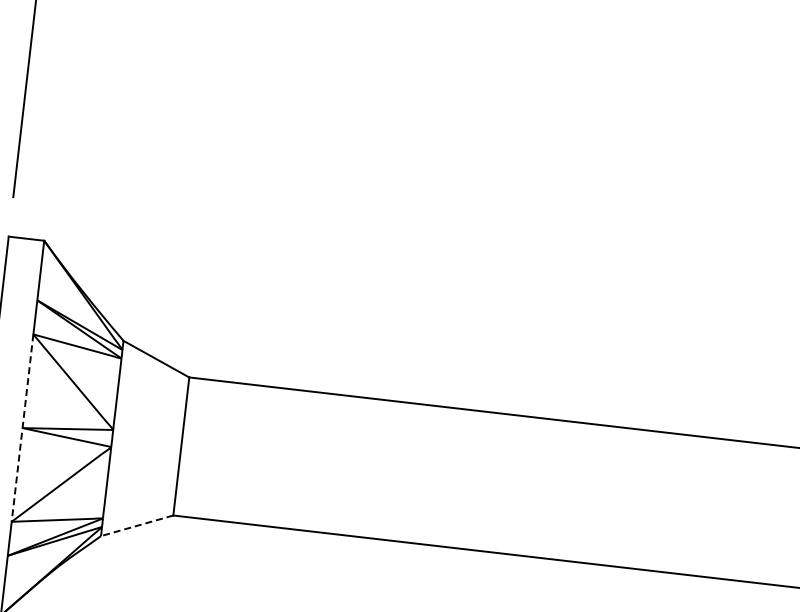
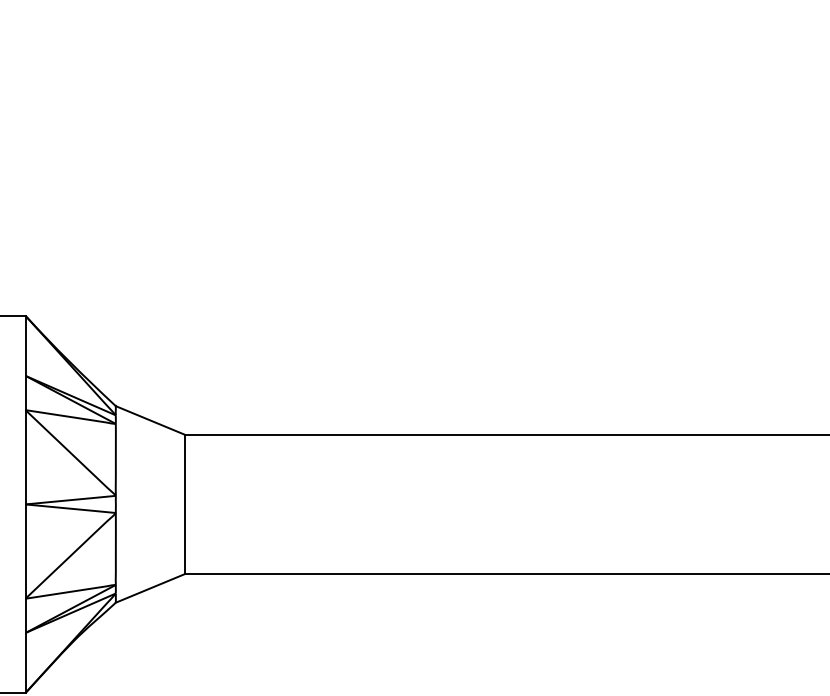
line: (22, 428) -> (25, 504), dashed -> solid
line: (137, 525) -> (150, 588), dashed -> solid

